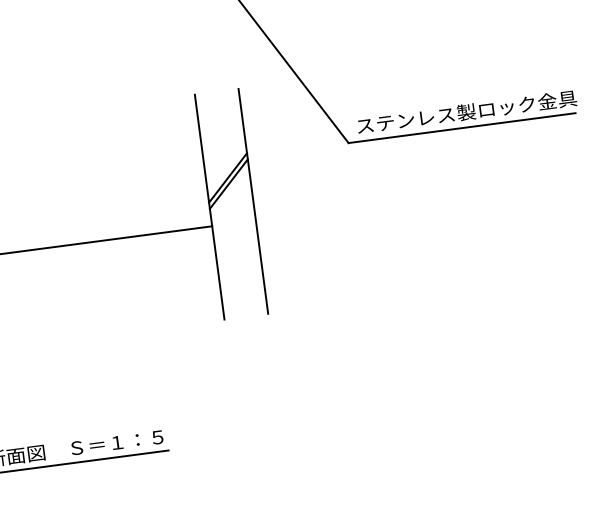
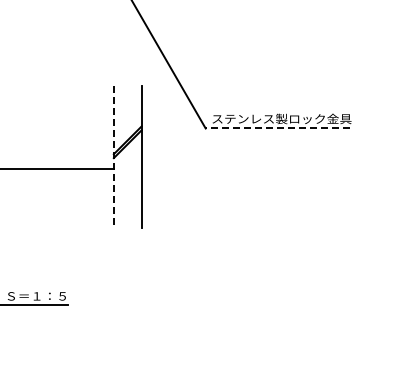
line: (461, 128) -> (277, 128), solid -> dashed
line: (209, 207) -> (113, 157), solid -> dashed

